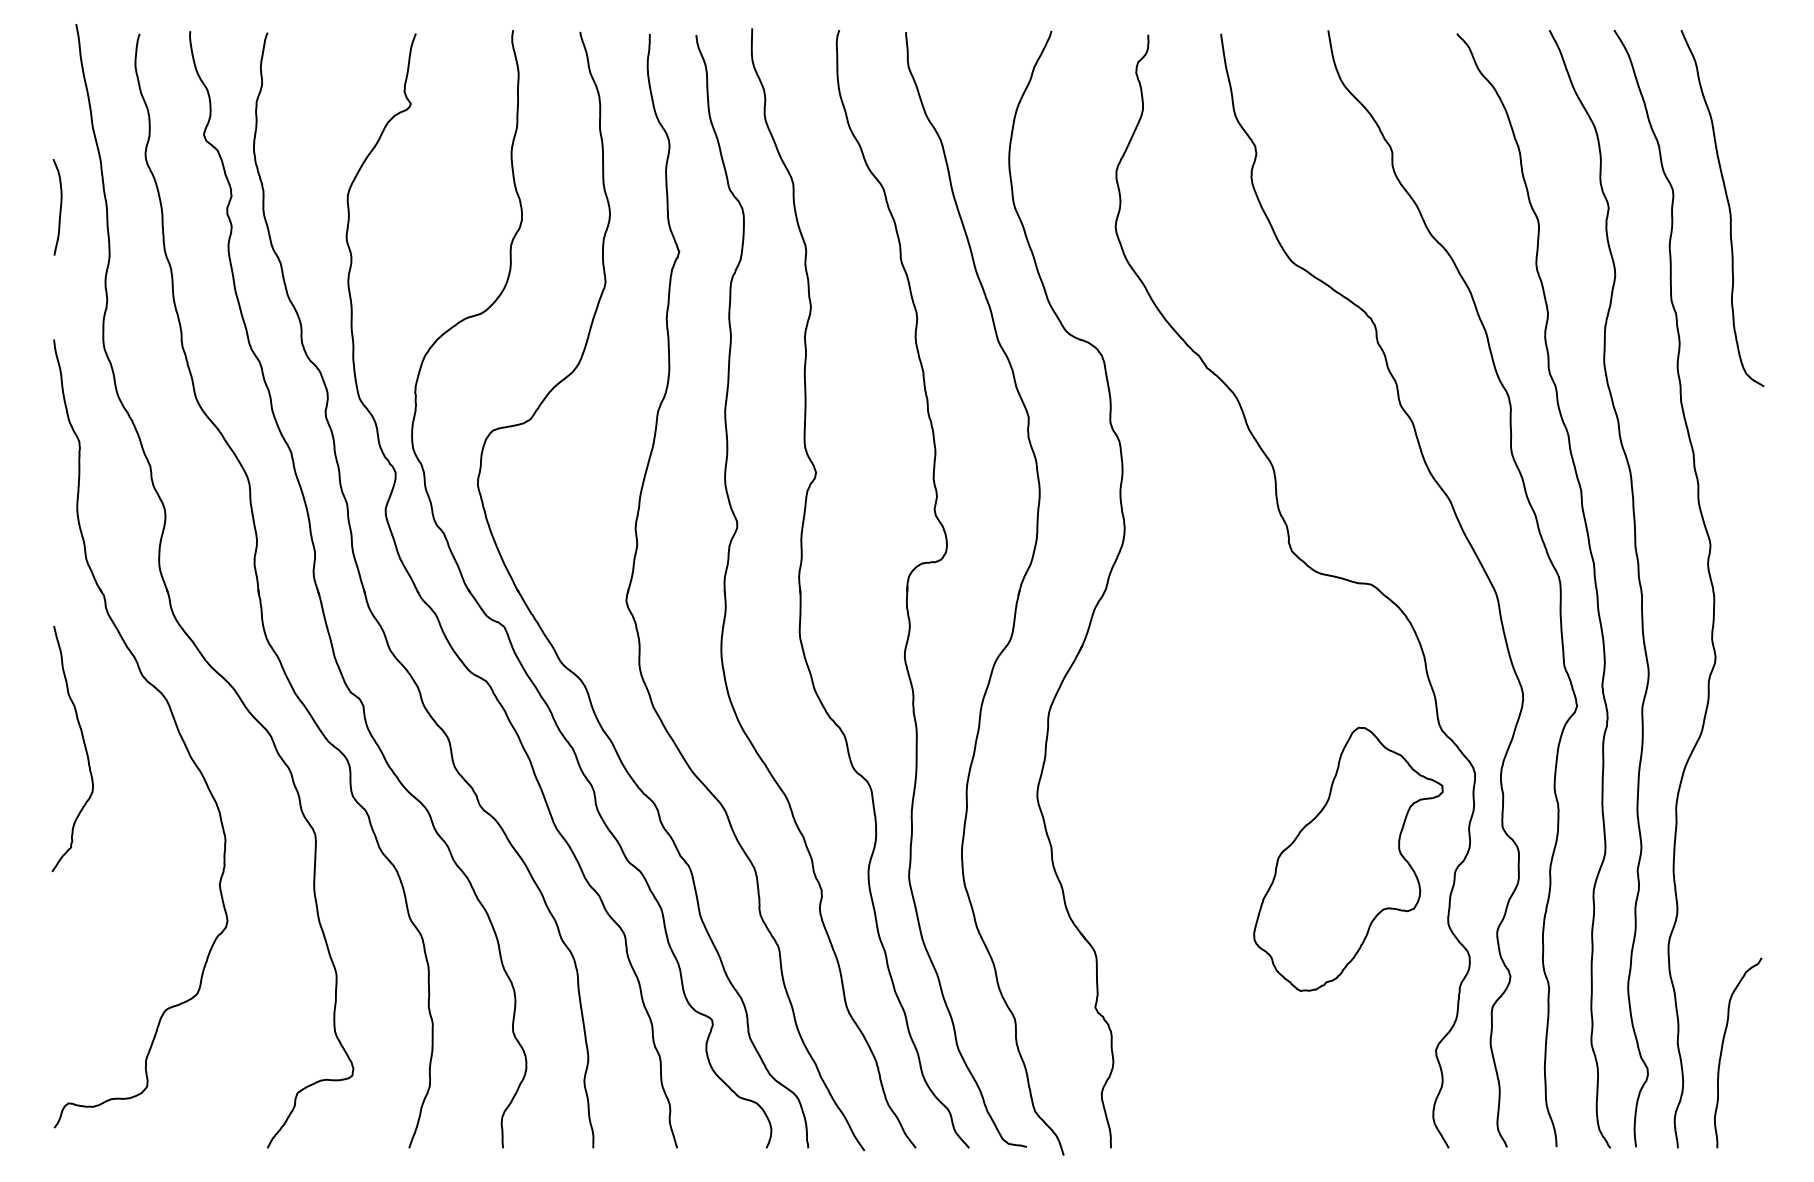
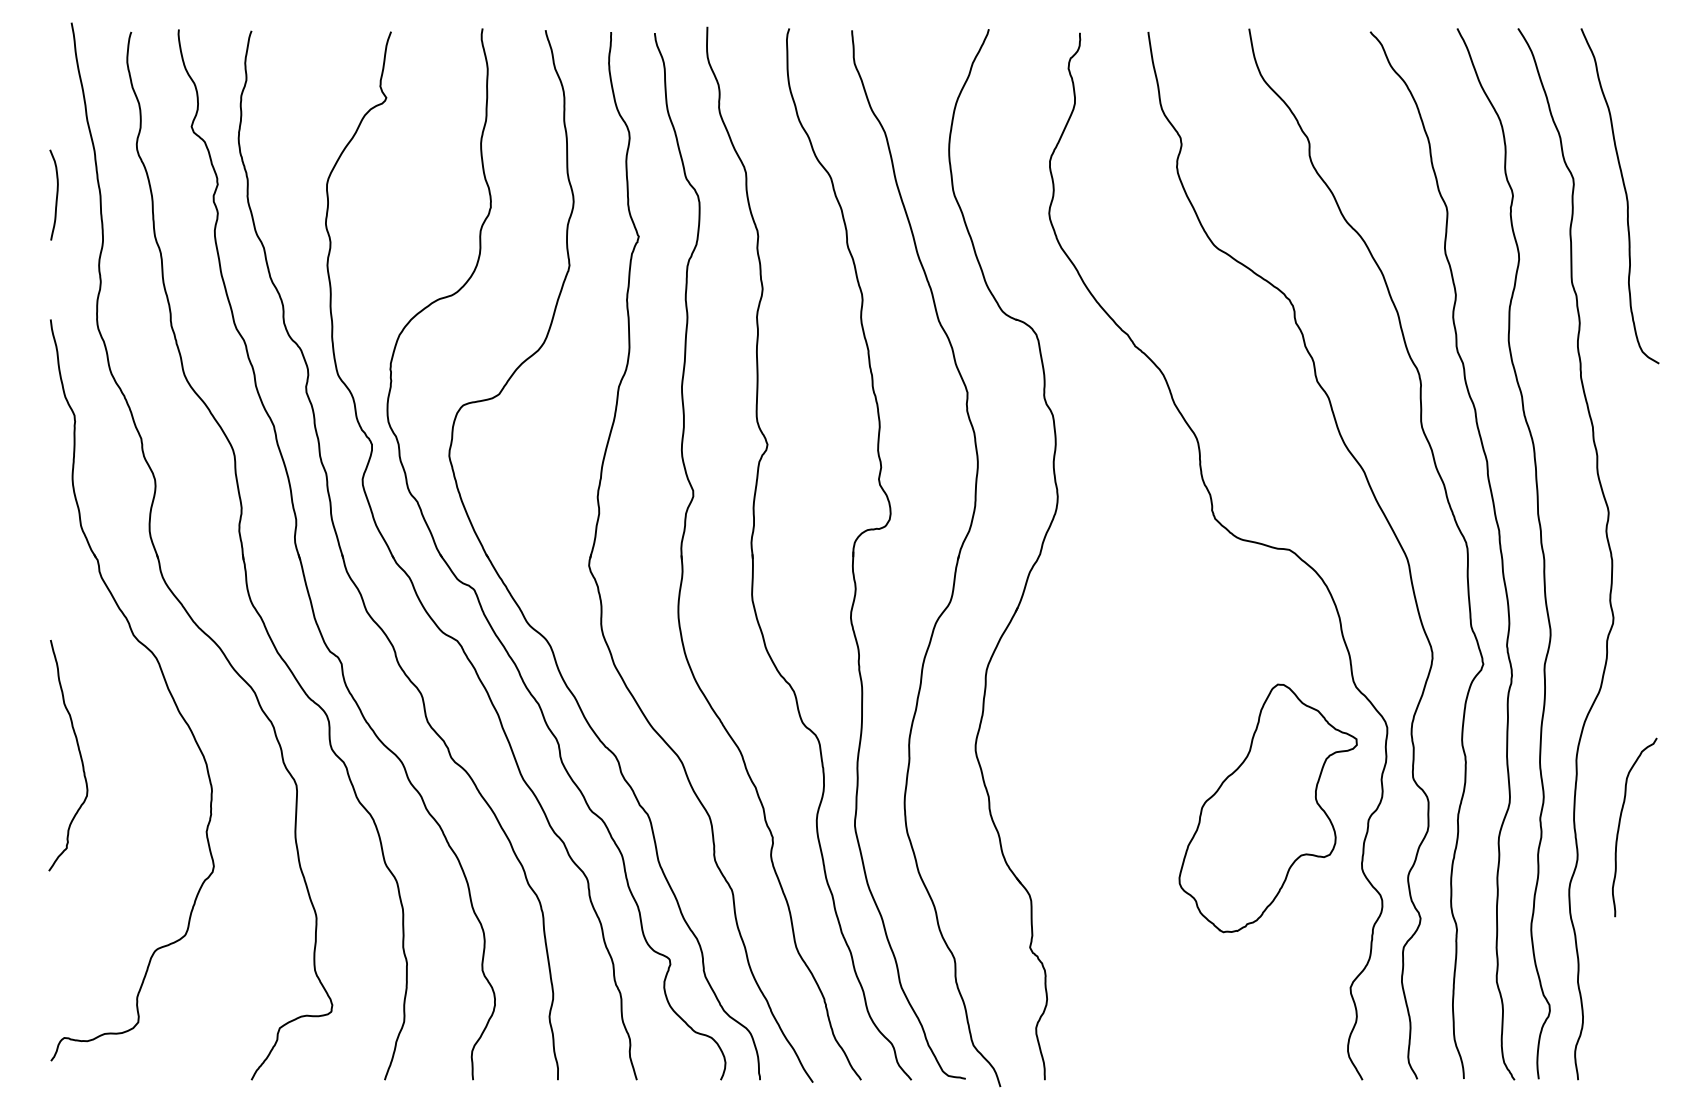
curve: (83, 744) -> (78, 751), moved
curve: (1723, 1049) -> (1620, 824), moved

